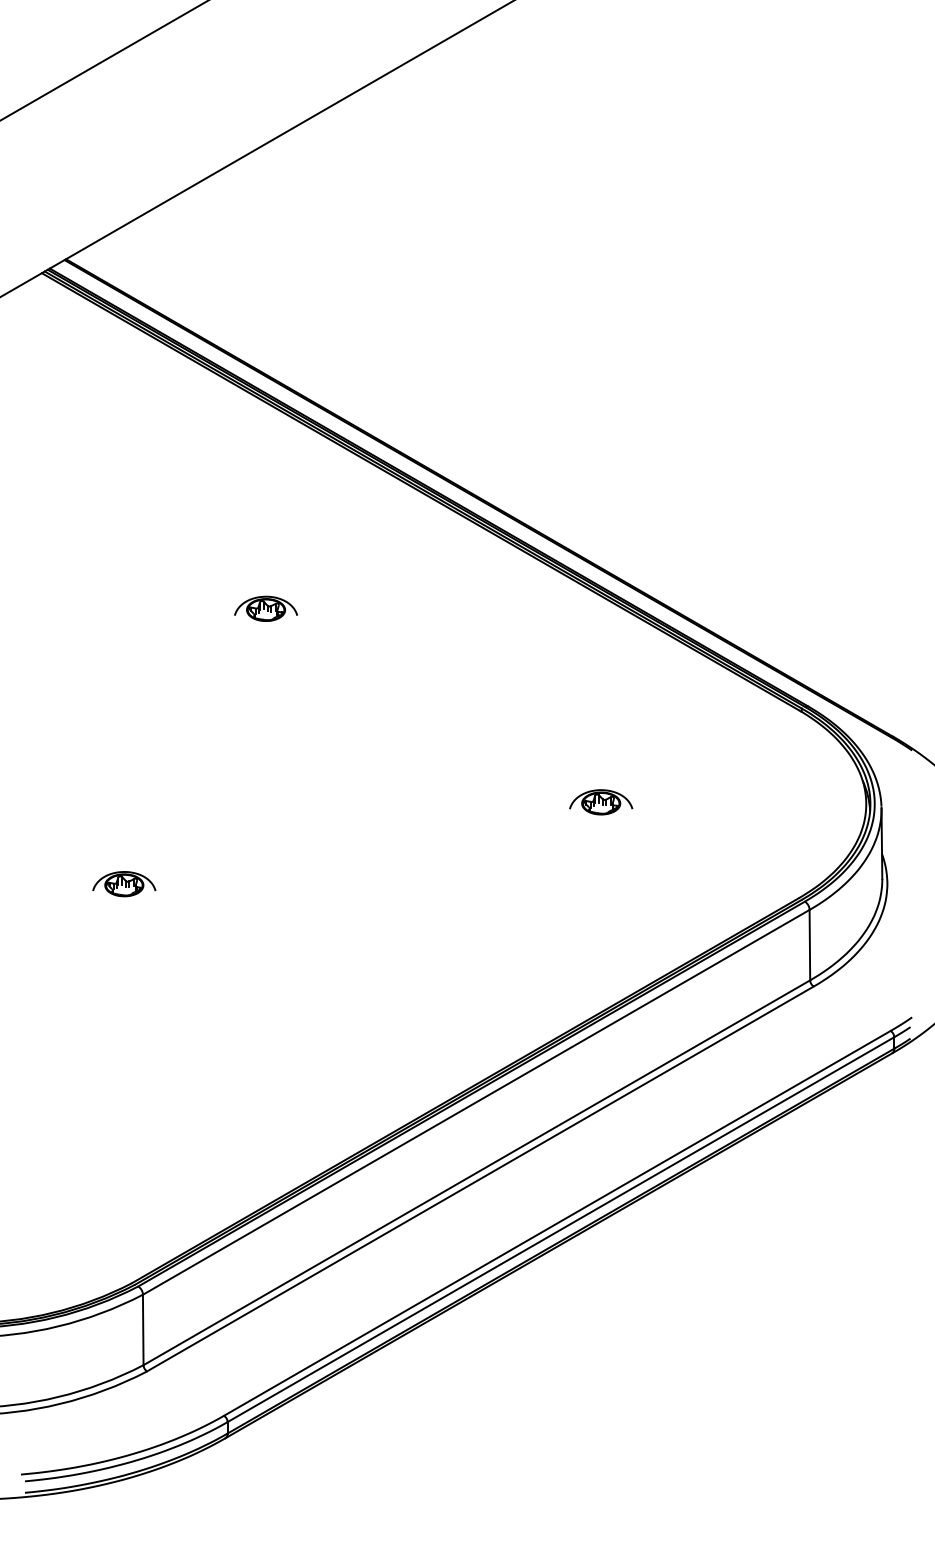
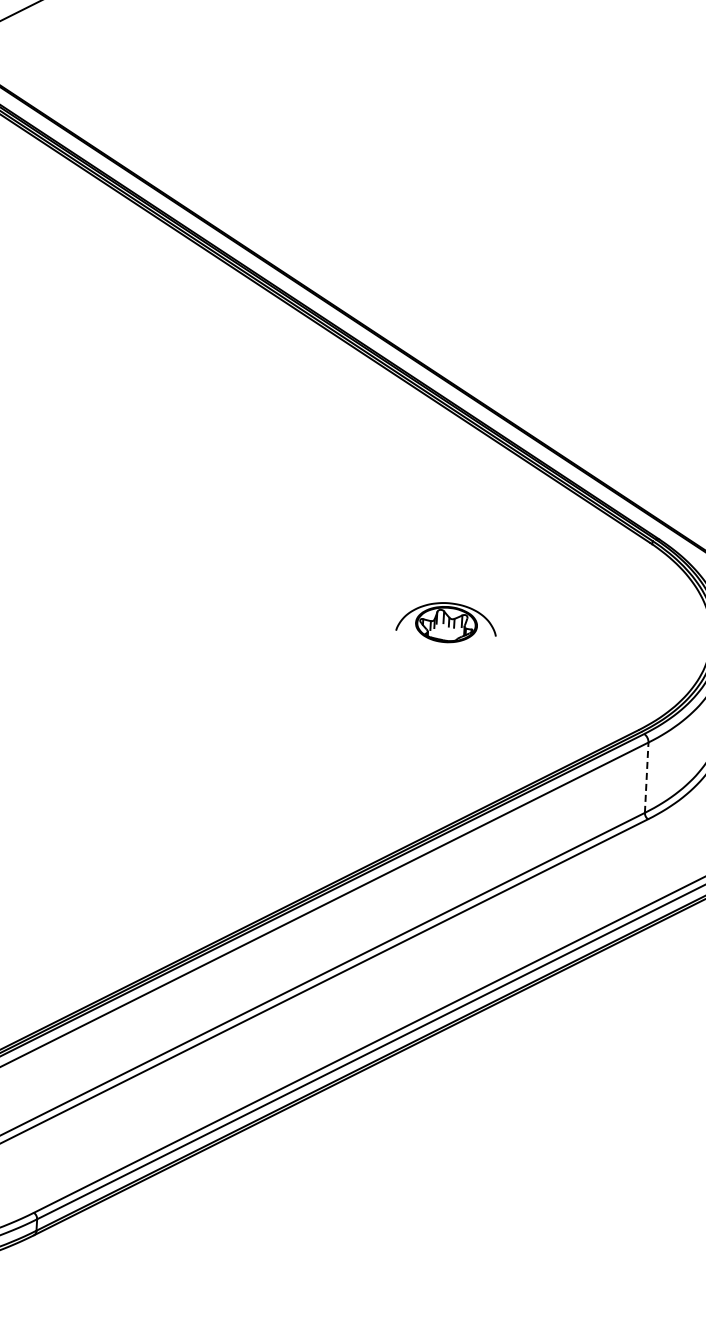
part: (265, 608) -> (123, 409), removed
part: (601, 802) -> (447, 622), size x1.6
line: (809, 944) -> (646, 777), solid -> dashed

